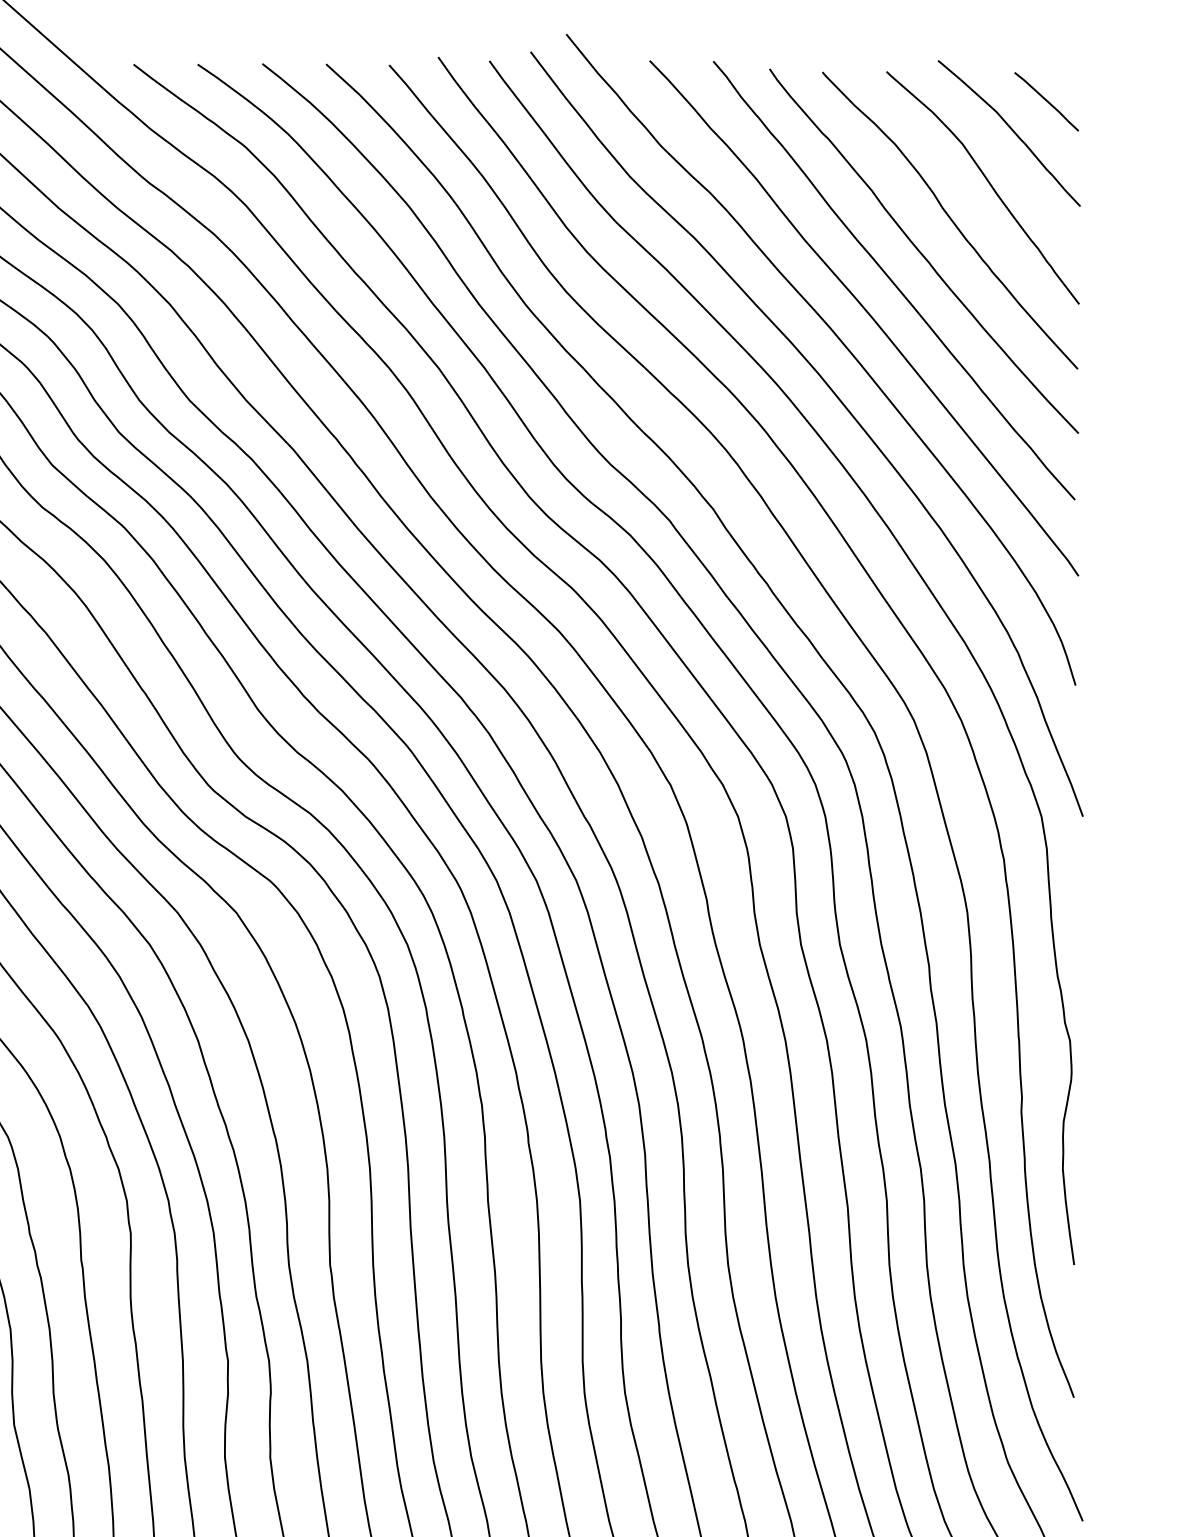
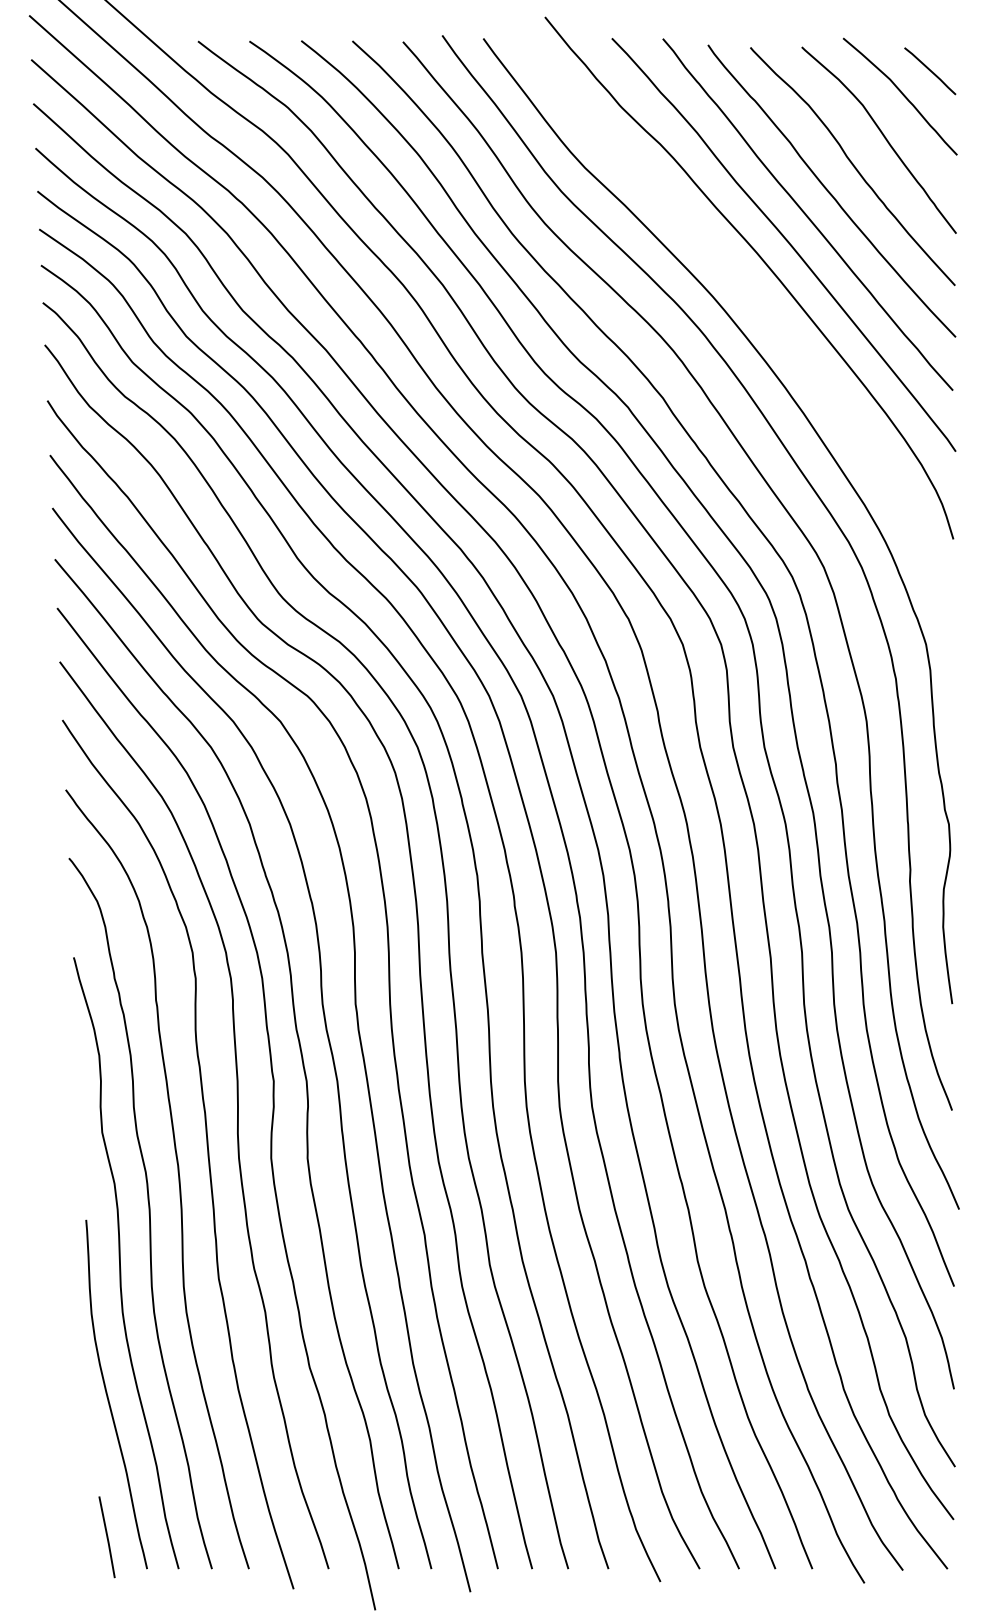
curve: (840, 402) -> (764, 312), removed

